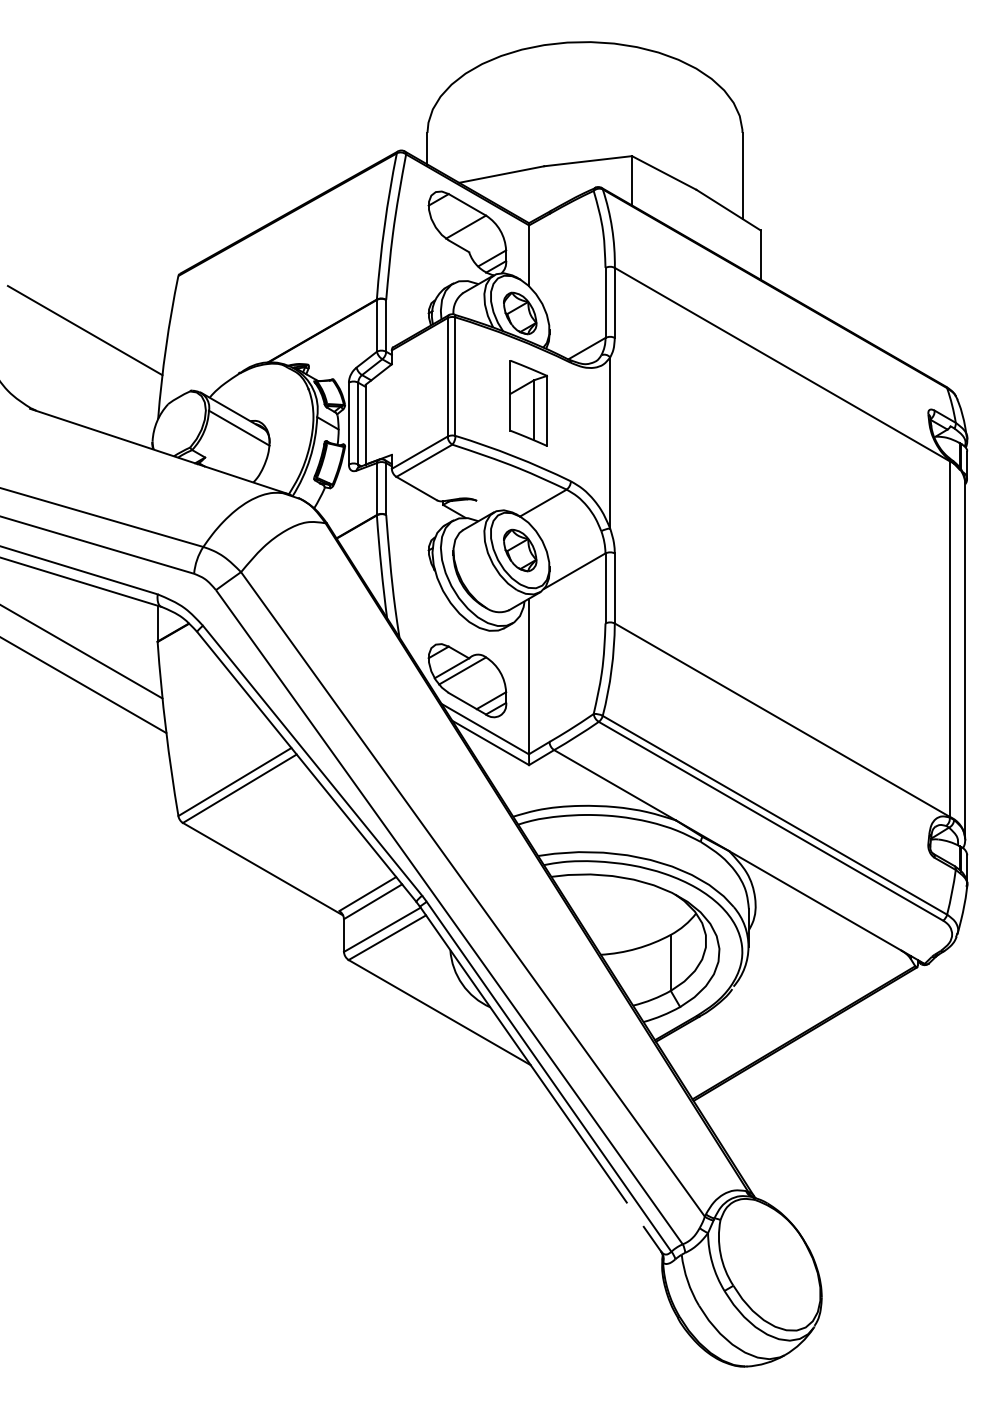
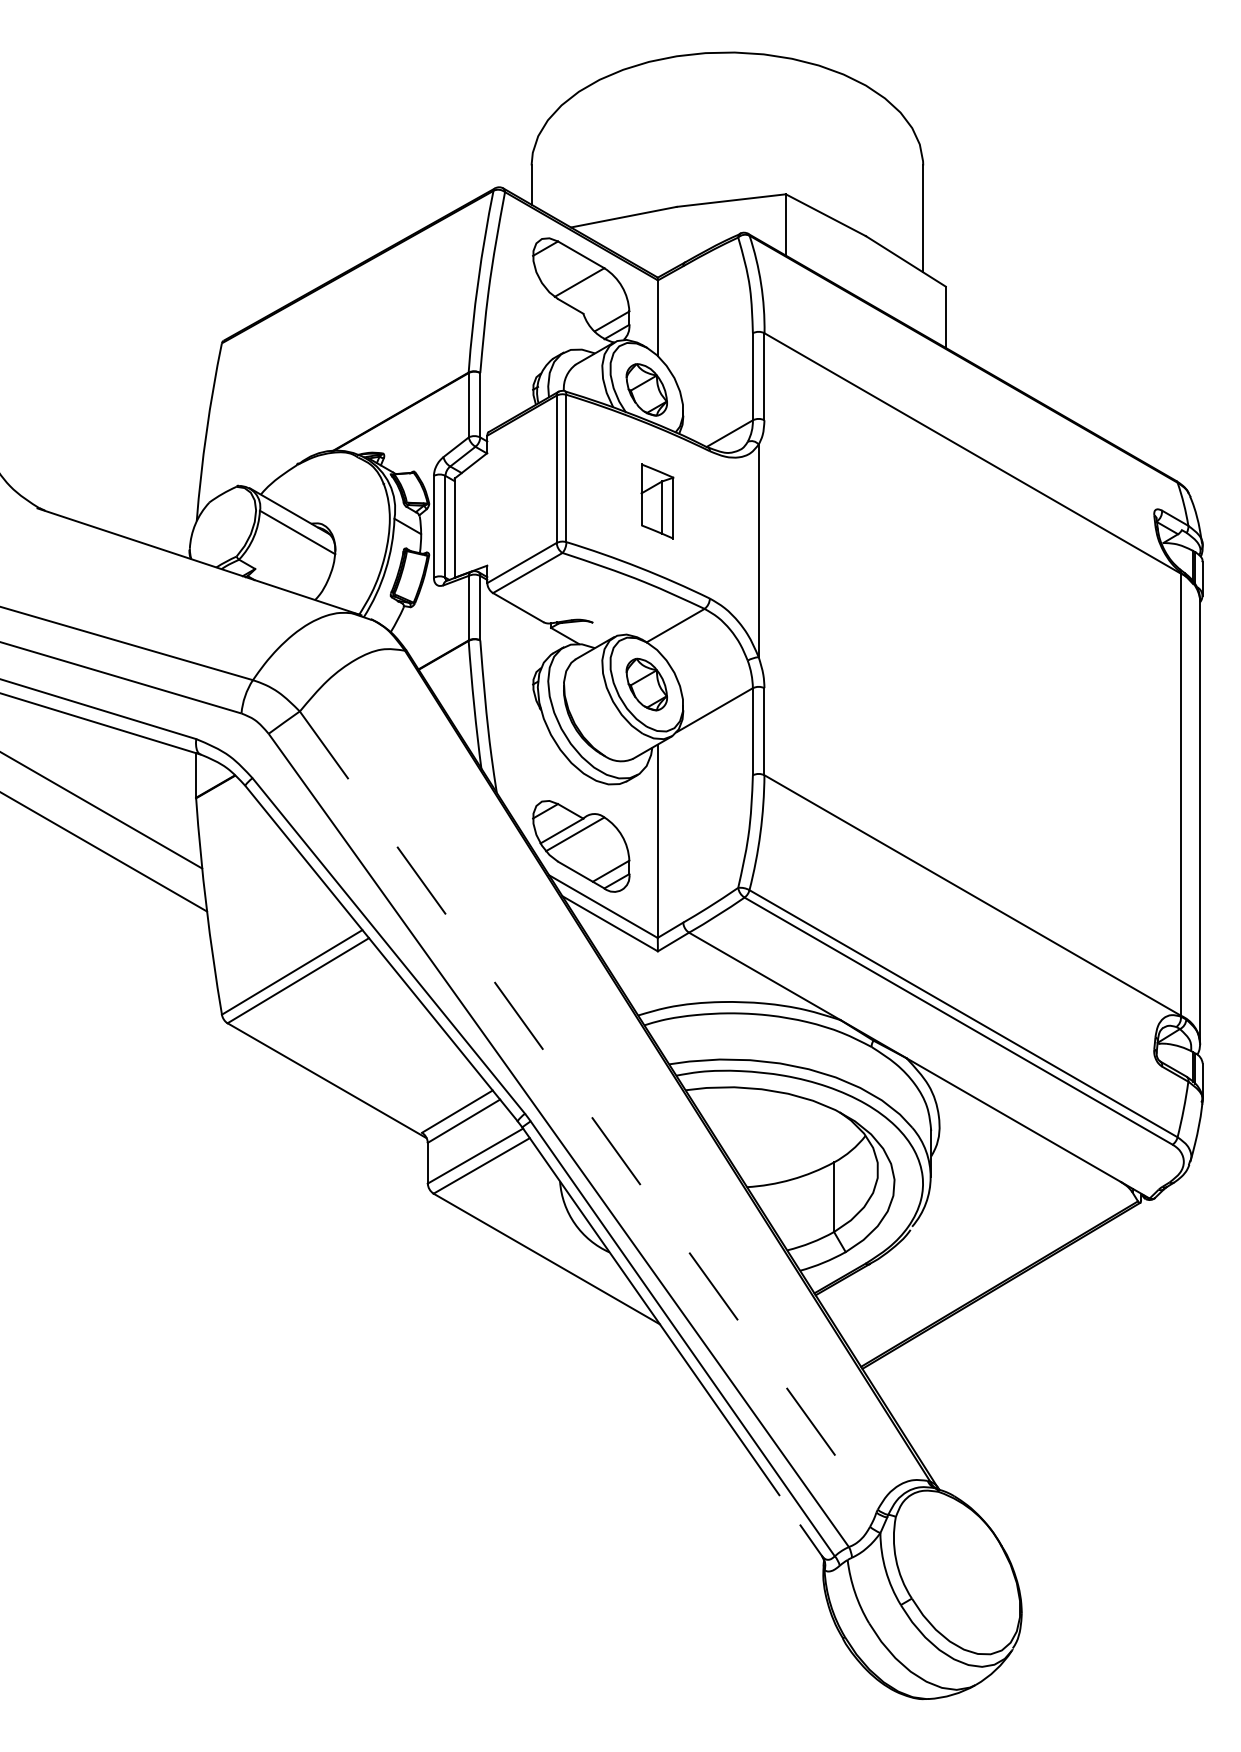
line: (85, 330) -> (106, 410), removed
part: (528, 403) -> (657, 501), size x0.7
line: (473, 894) -> (588, 1112), solid -> dashed

